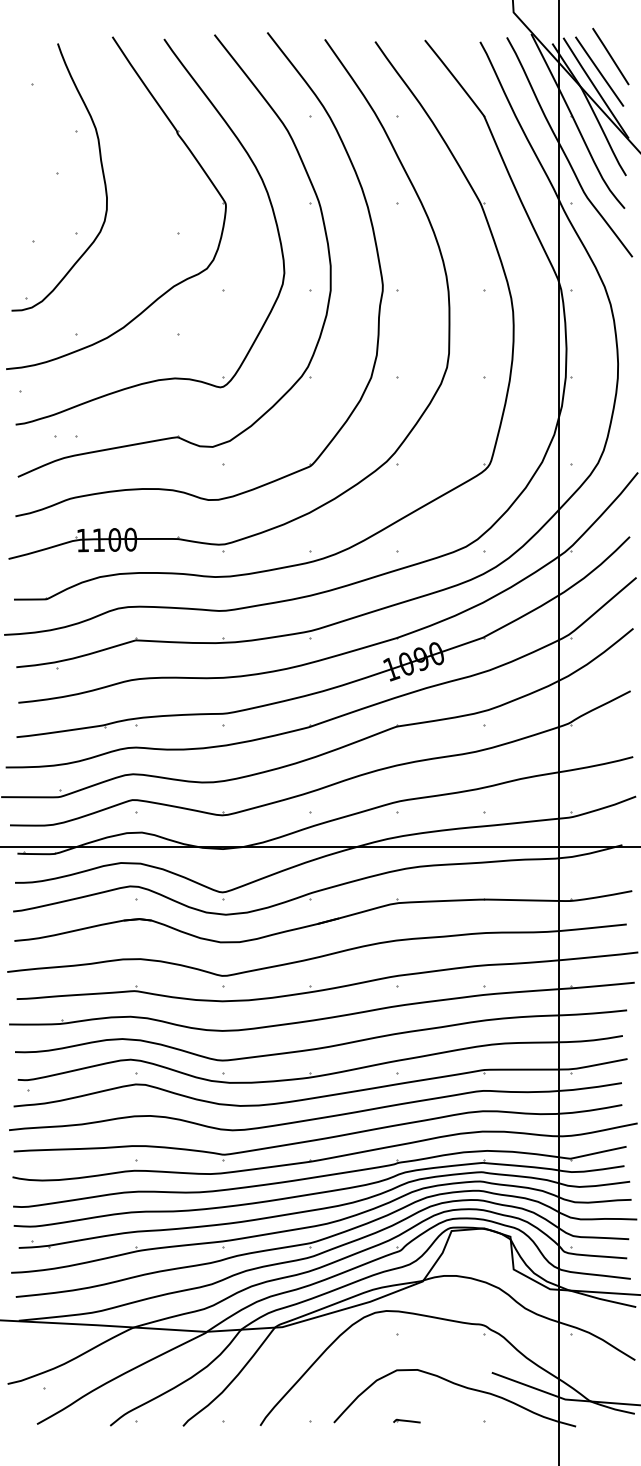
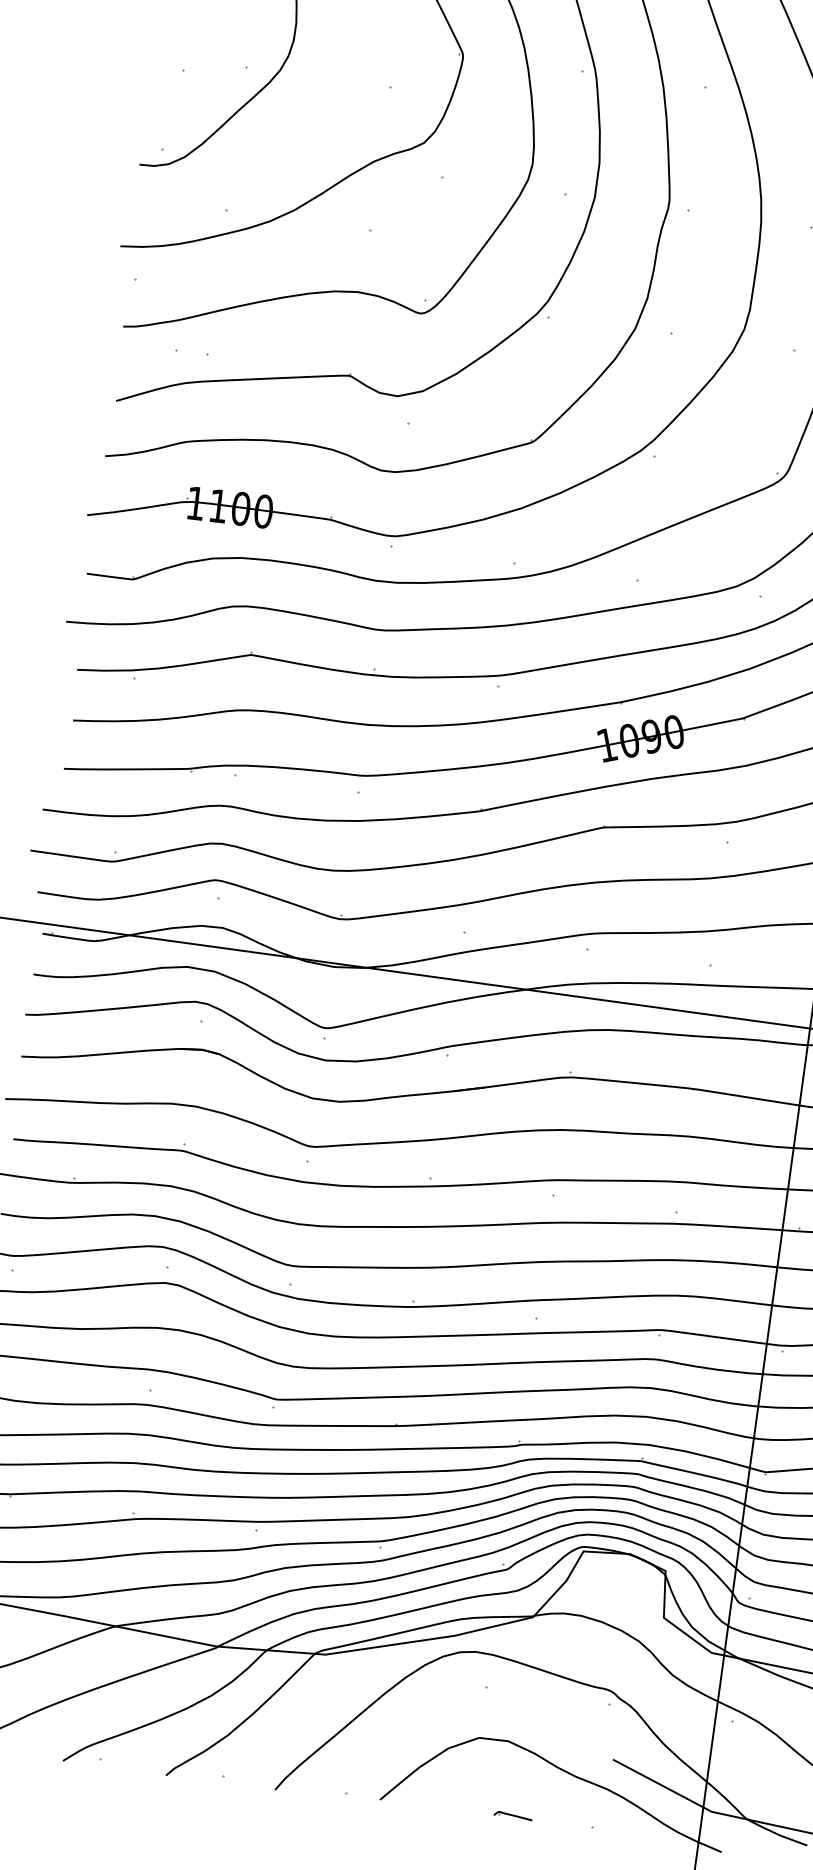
part: (406, 1420) -> (512, 1814), moved

